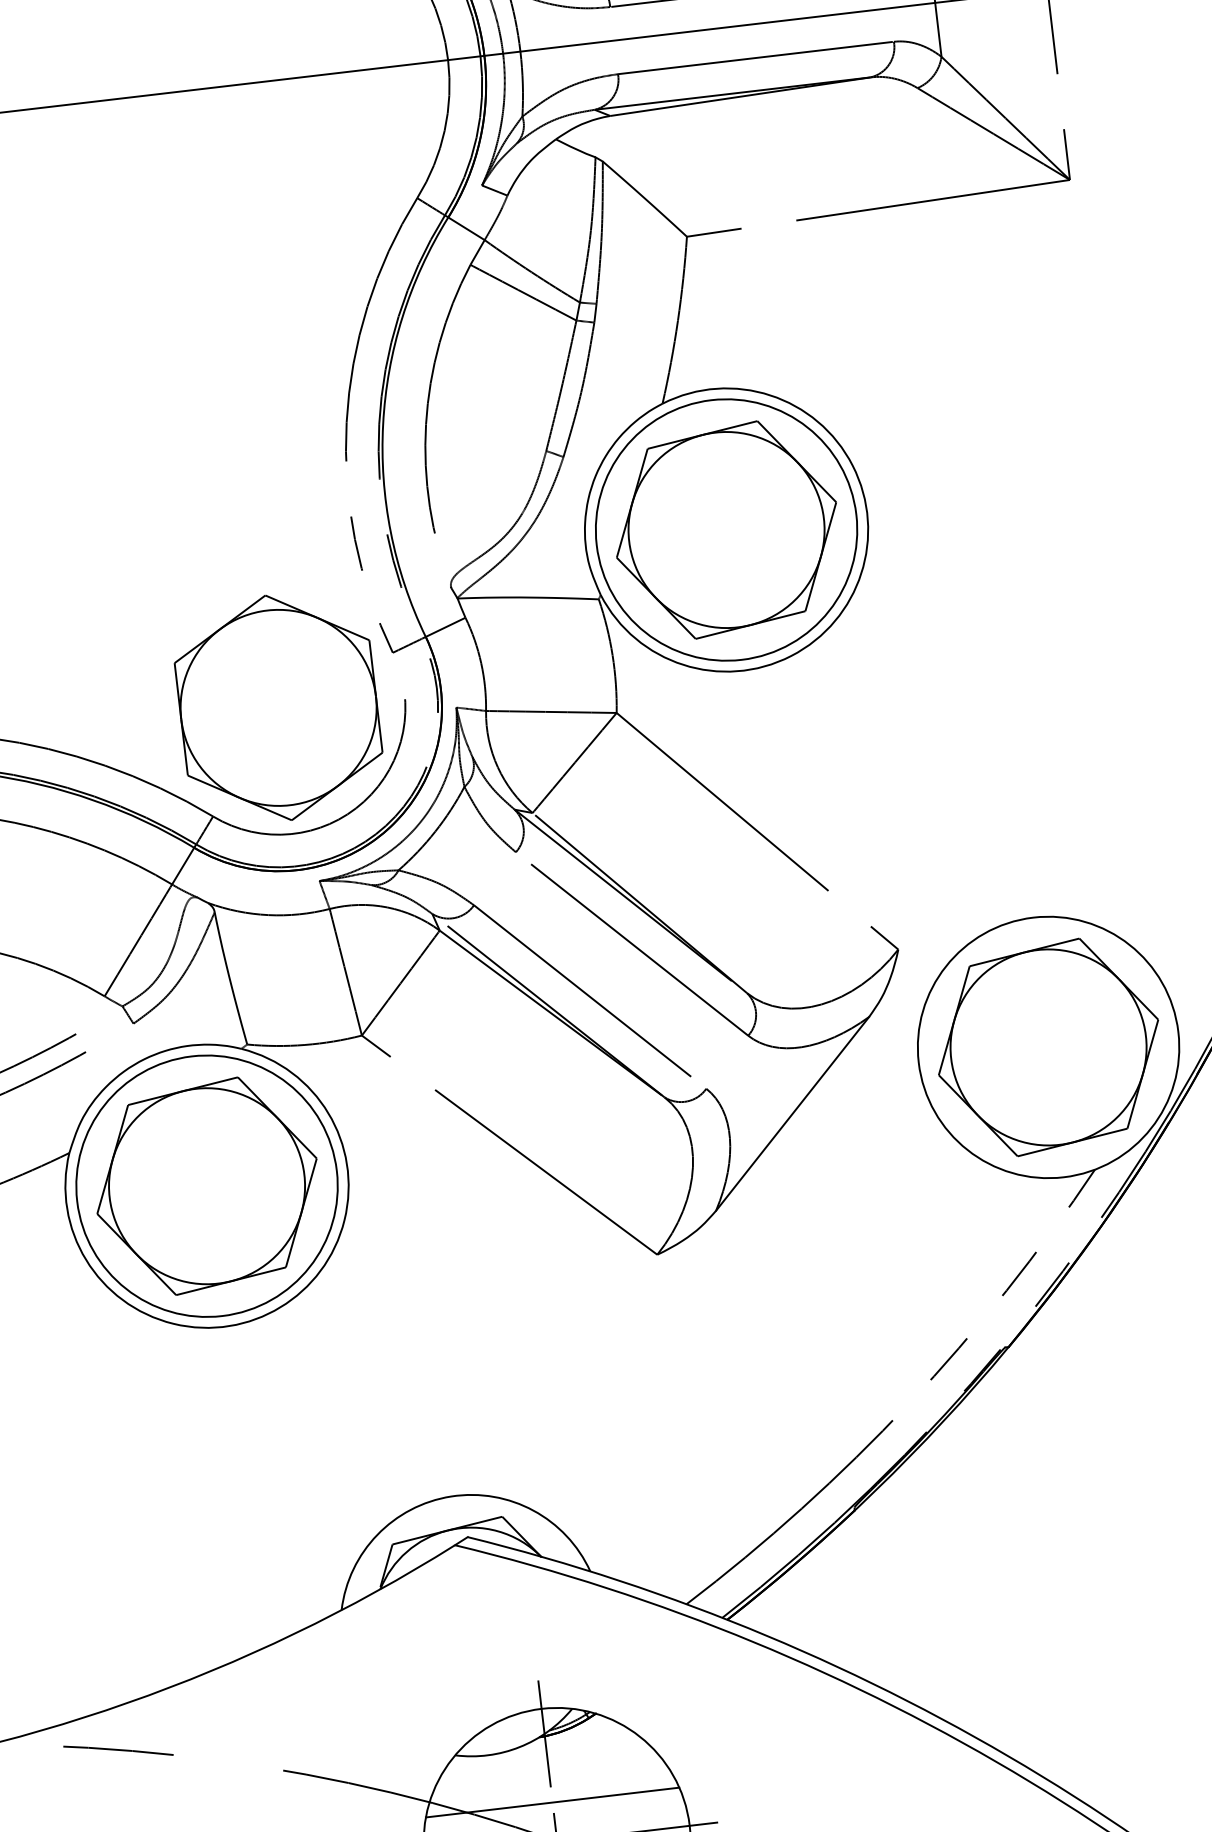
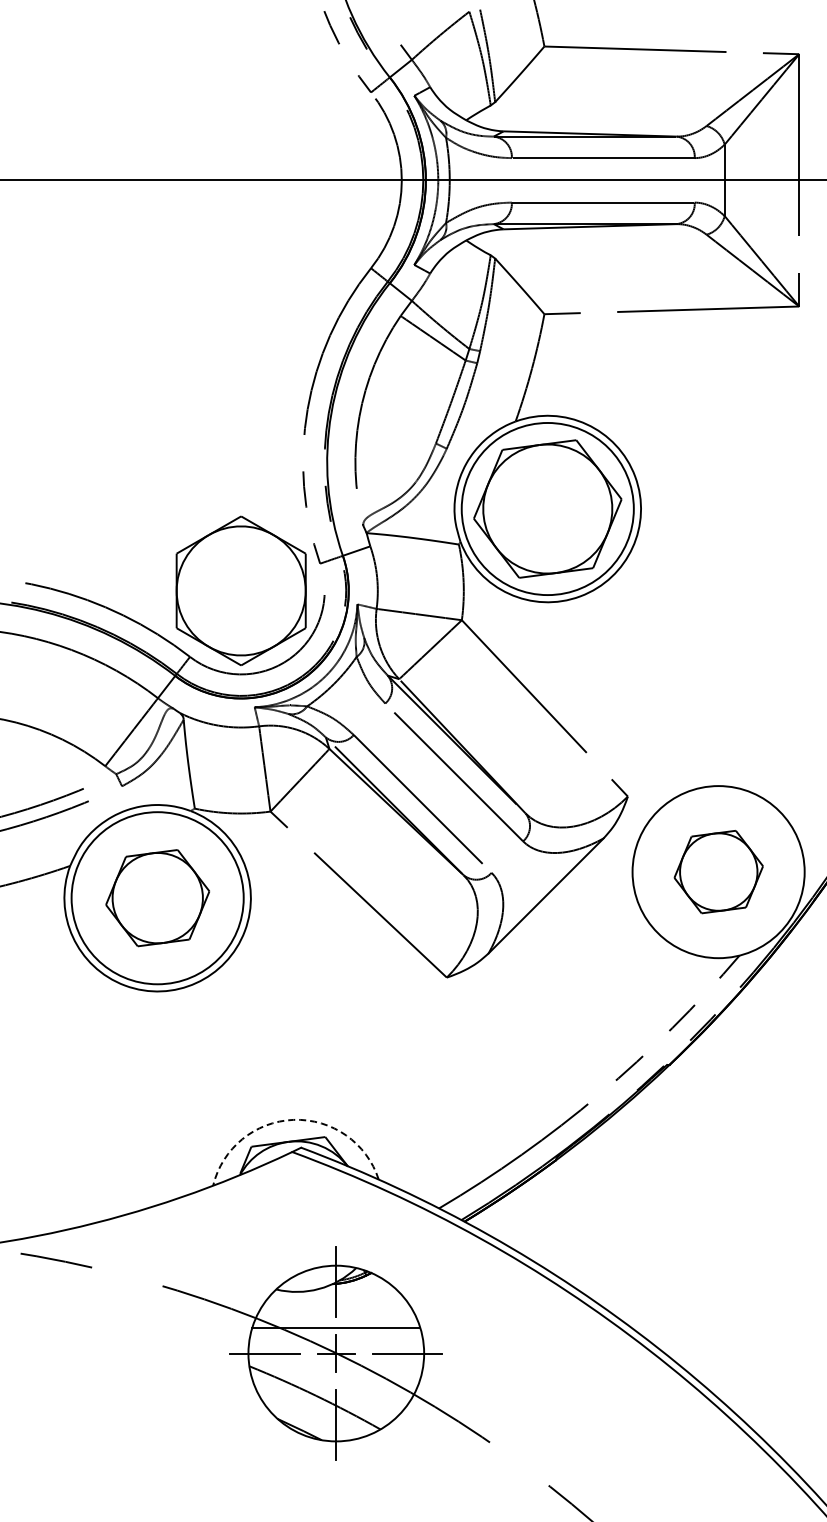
part: (1048, 1046) -> (718, 871), size x0.6
part: (206, 1185) -> (157, 897), size x0.7
arc: (451, 1495) -> (293, 1119), solid -> dashed

